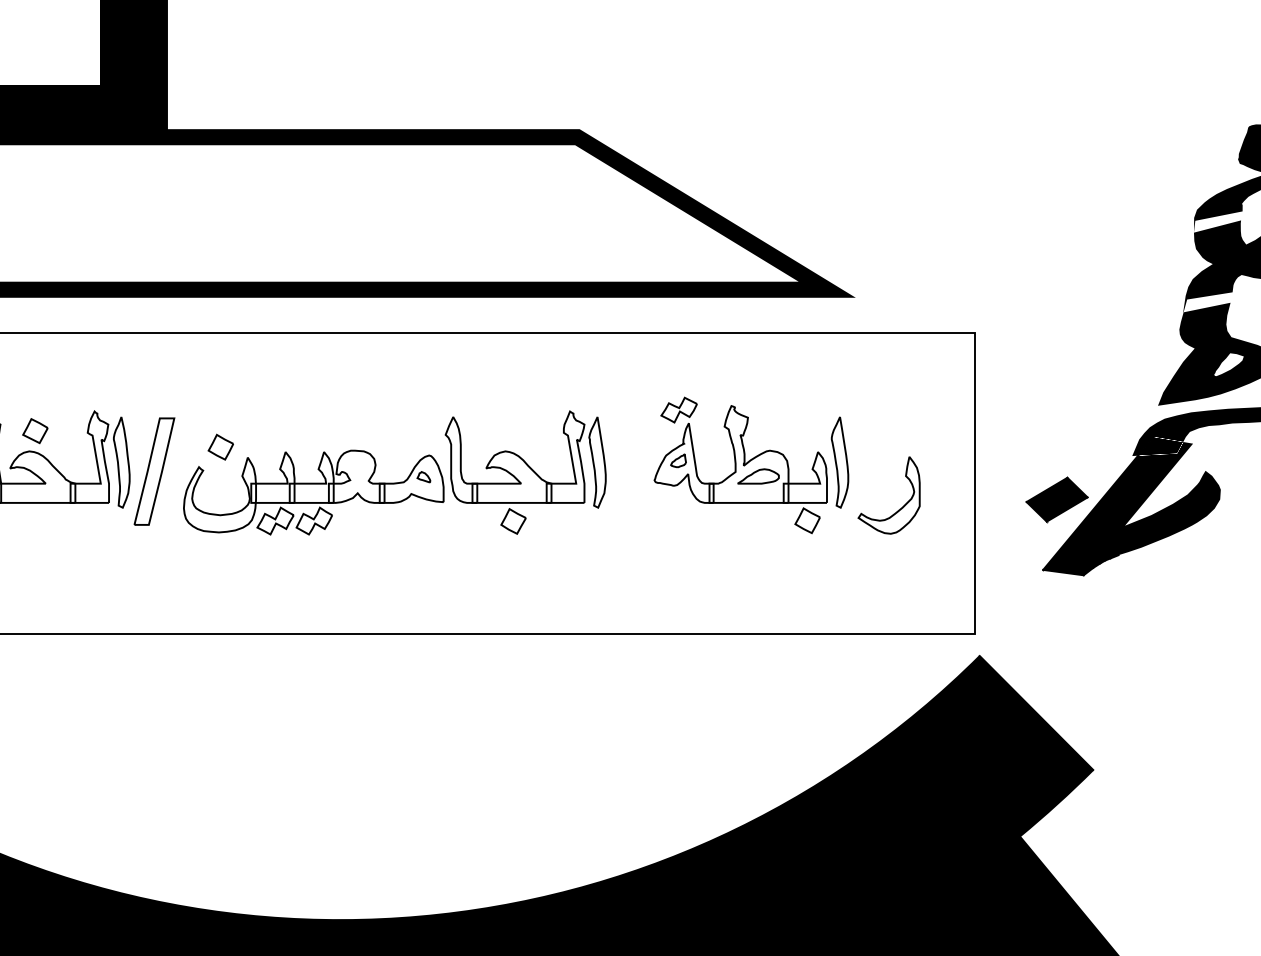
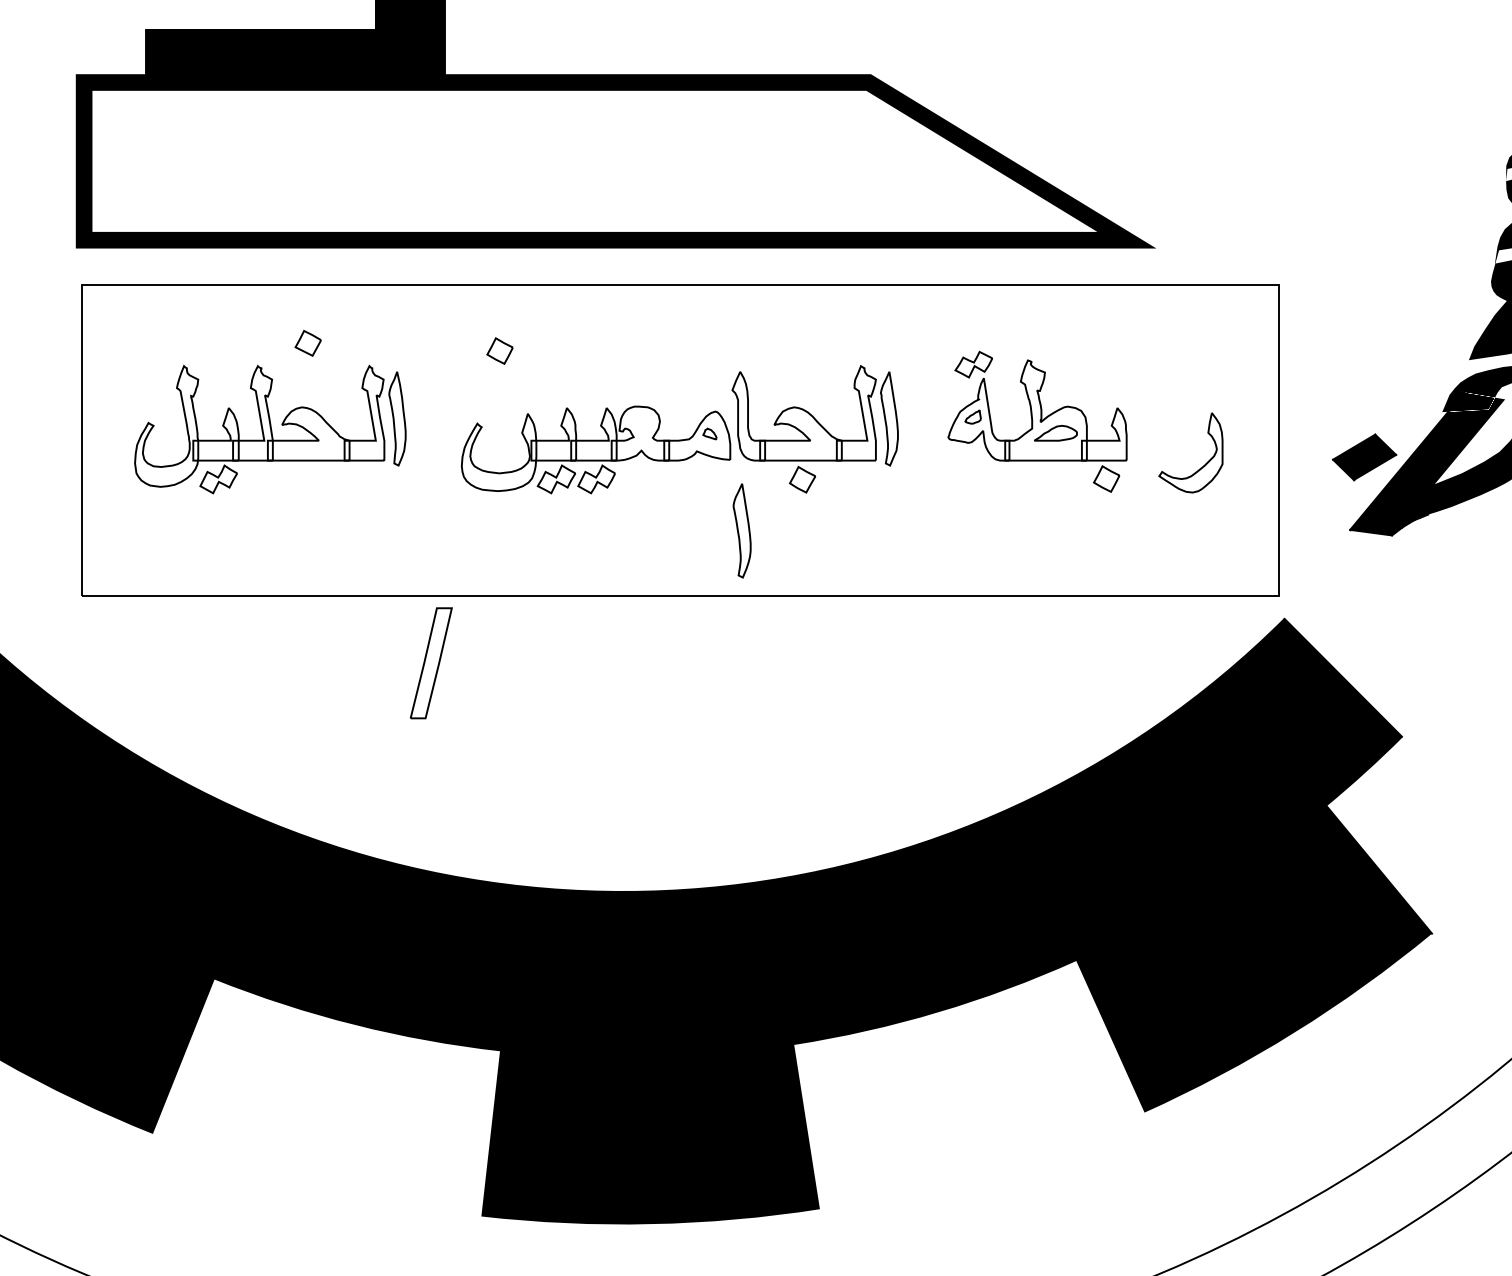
part: (34, 431) -> (307, 343), moved
part: (220, 446) -> (499, 350), moved
part: (839, 462) -> (741, 530), moved
part: (154, 471) -> (431, 663), moved

